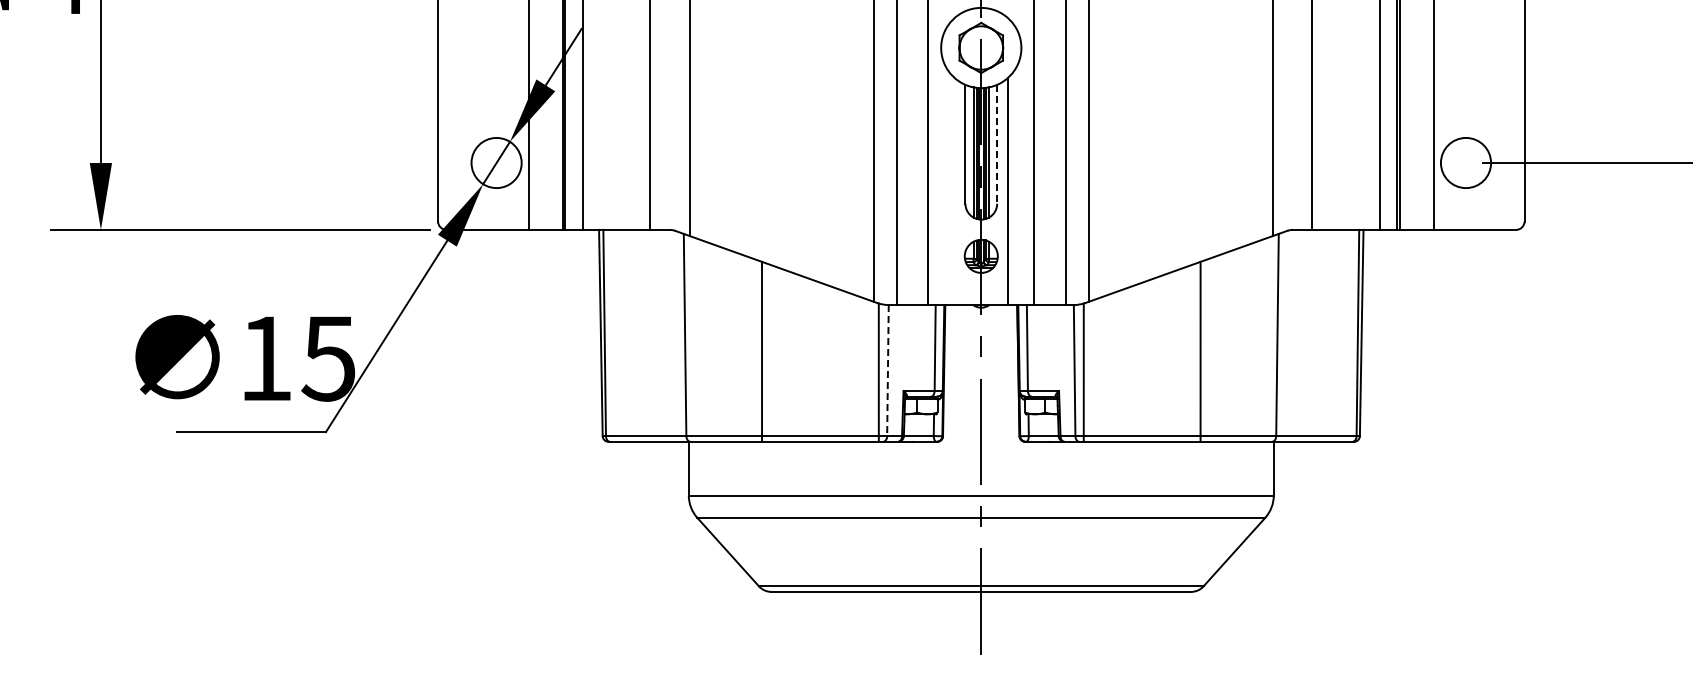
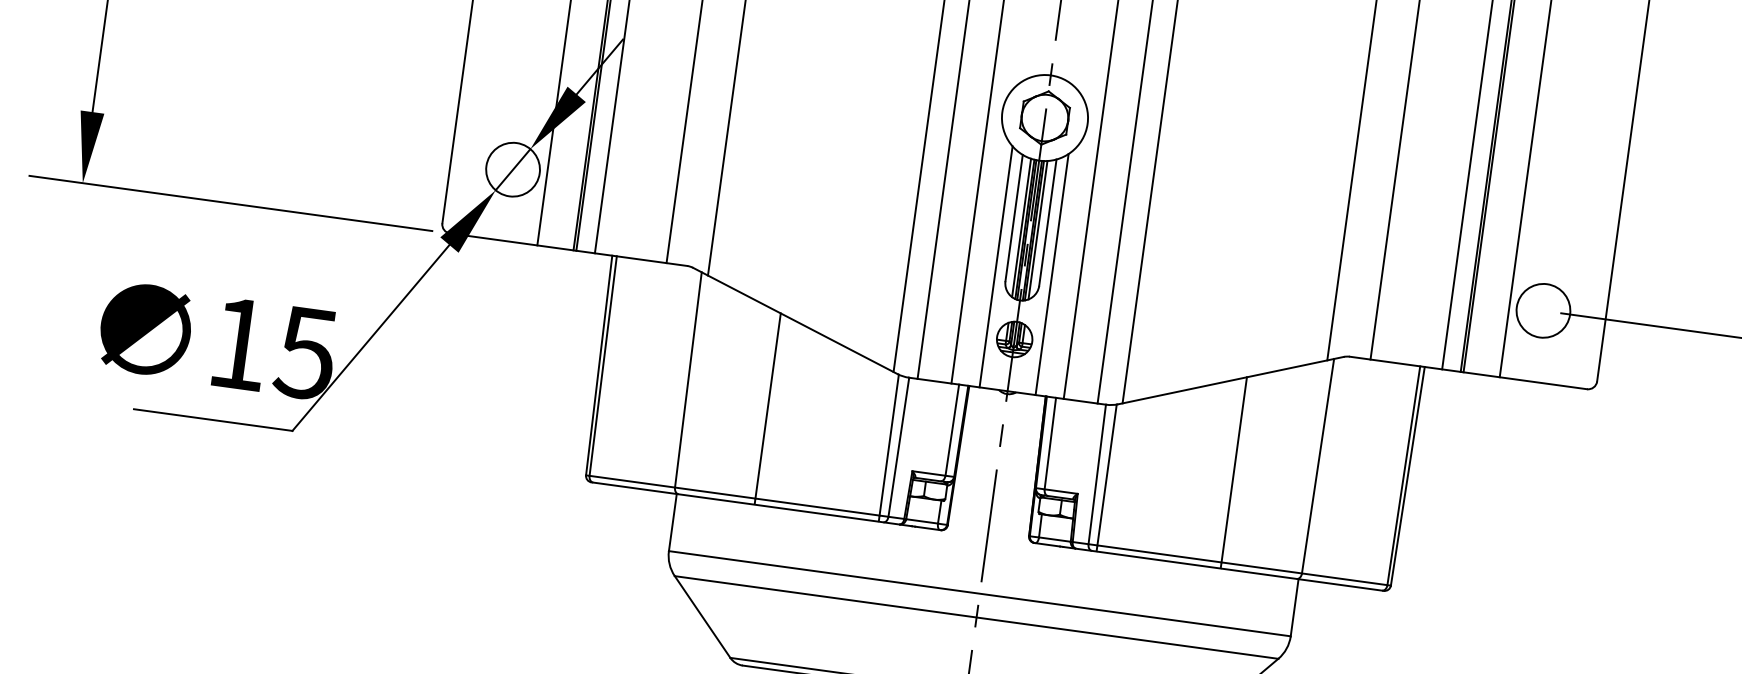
line: (997, 144) -> (1048, 222), dashed -> solid
line: (954, 191) -> (995, 266), added
line: (887, 370) -> (898, 447), dashed -> solid

